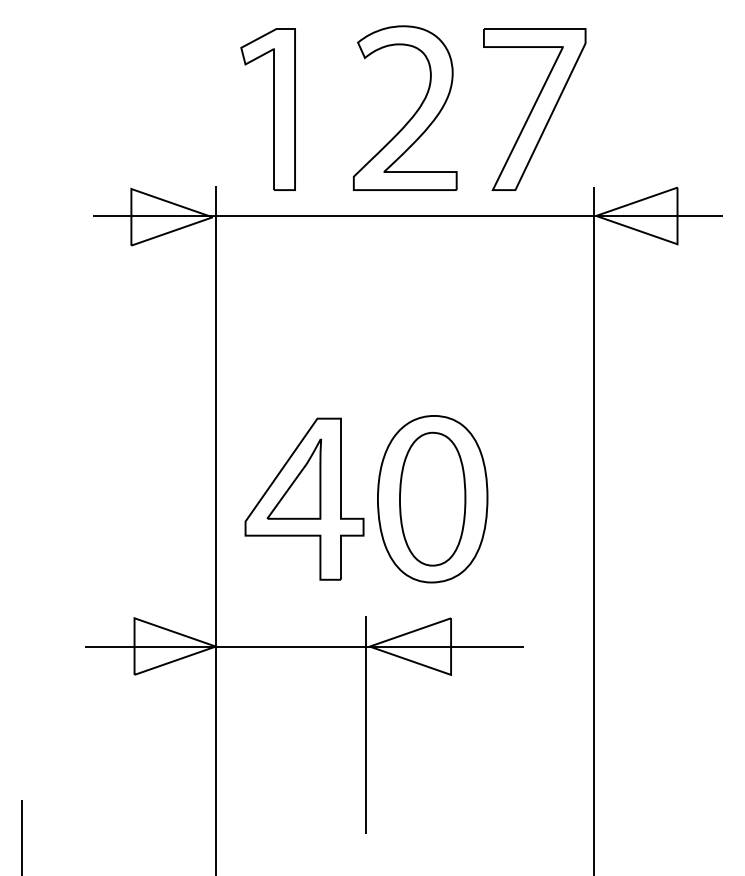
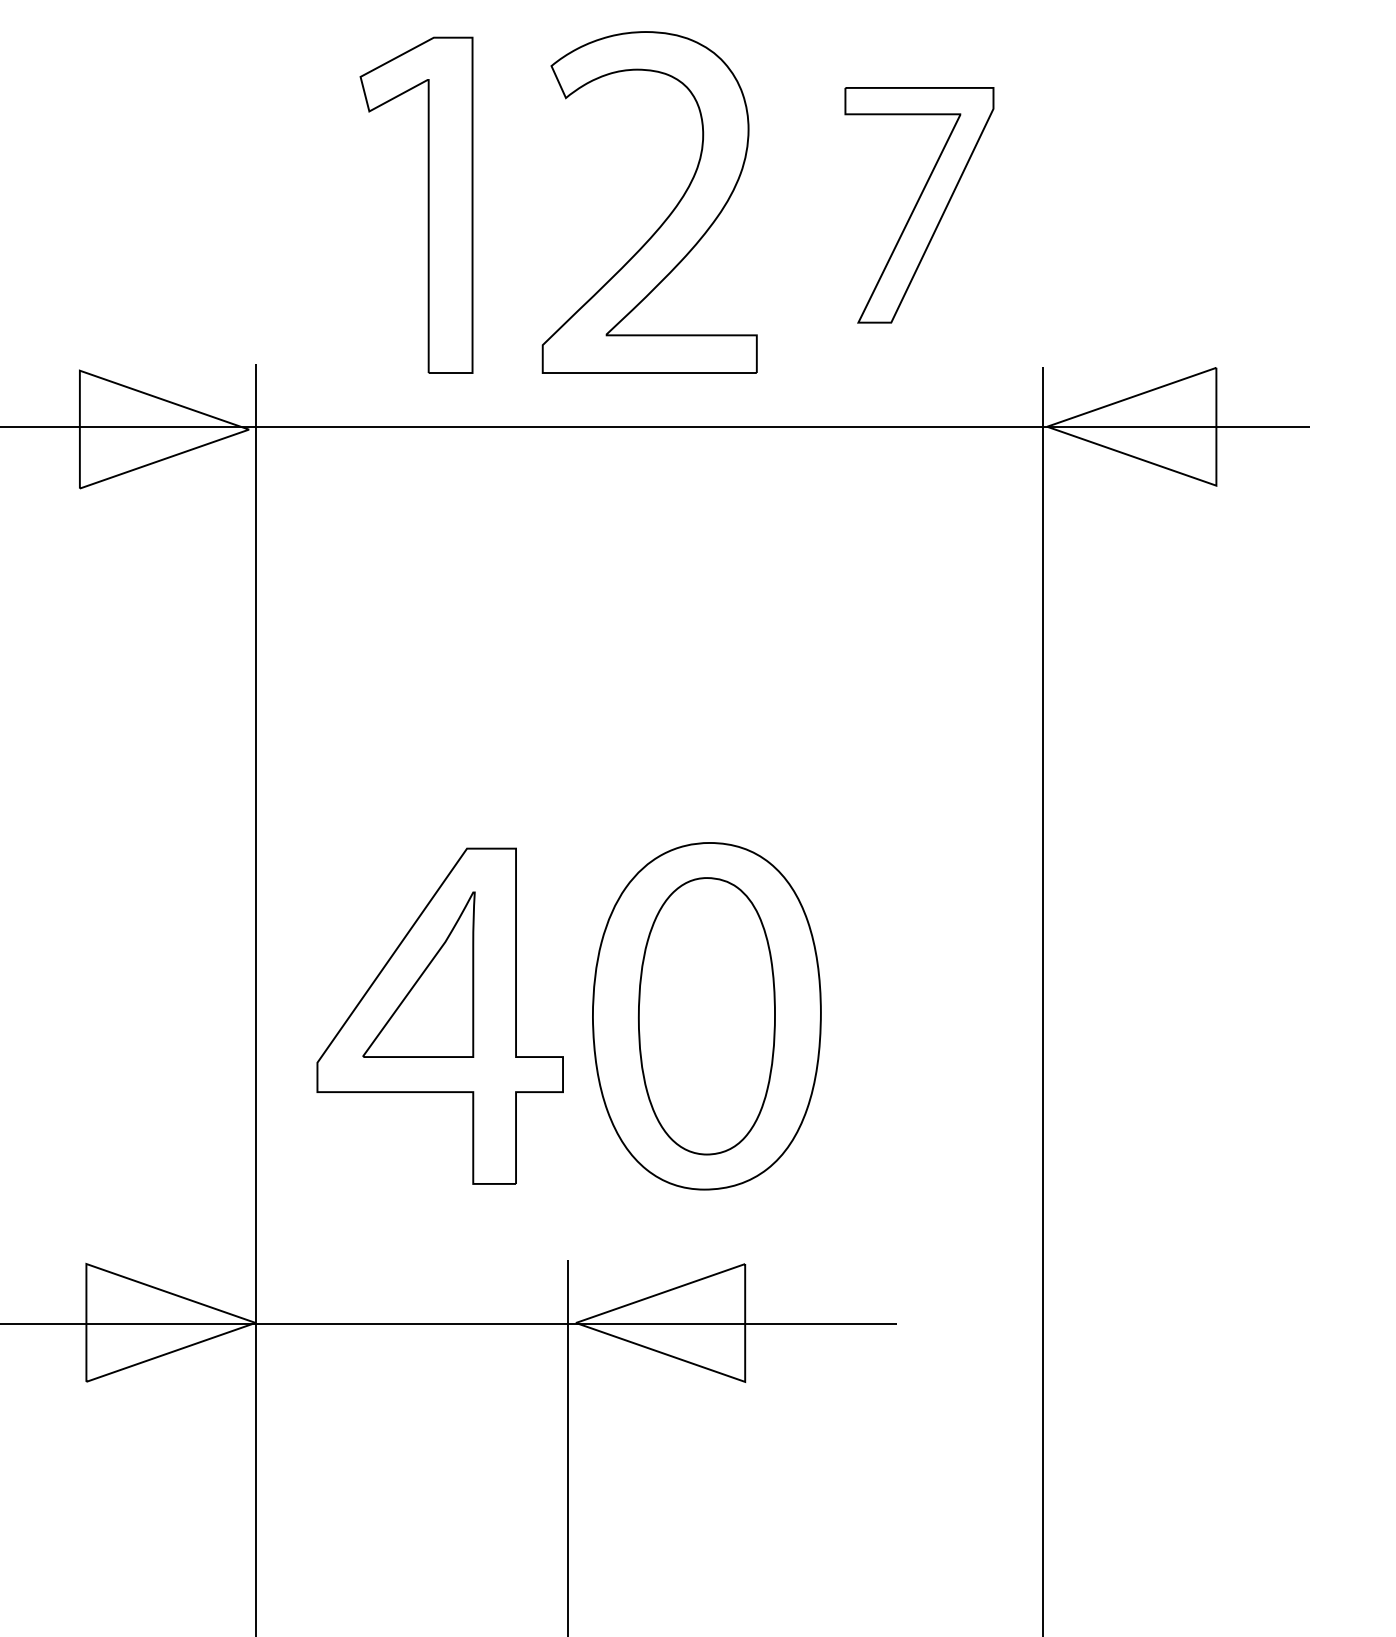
part: (267, 109) -> (415, 205), moved
part: (534, 109) -> (918, 205), size x0.7

